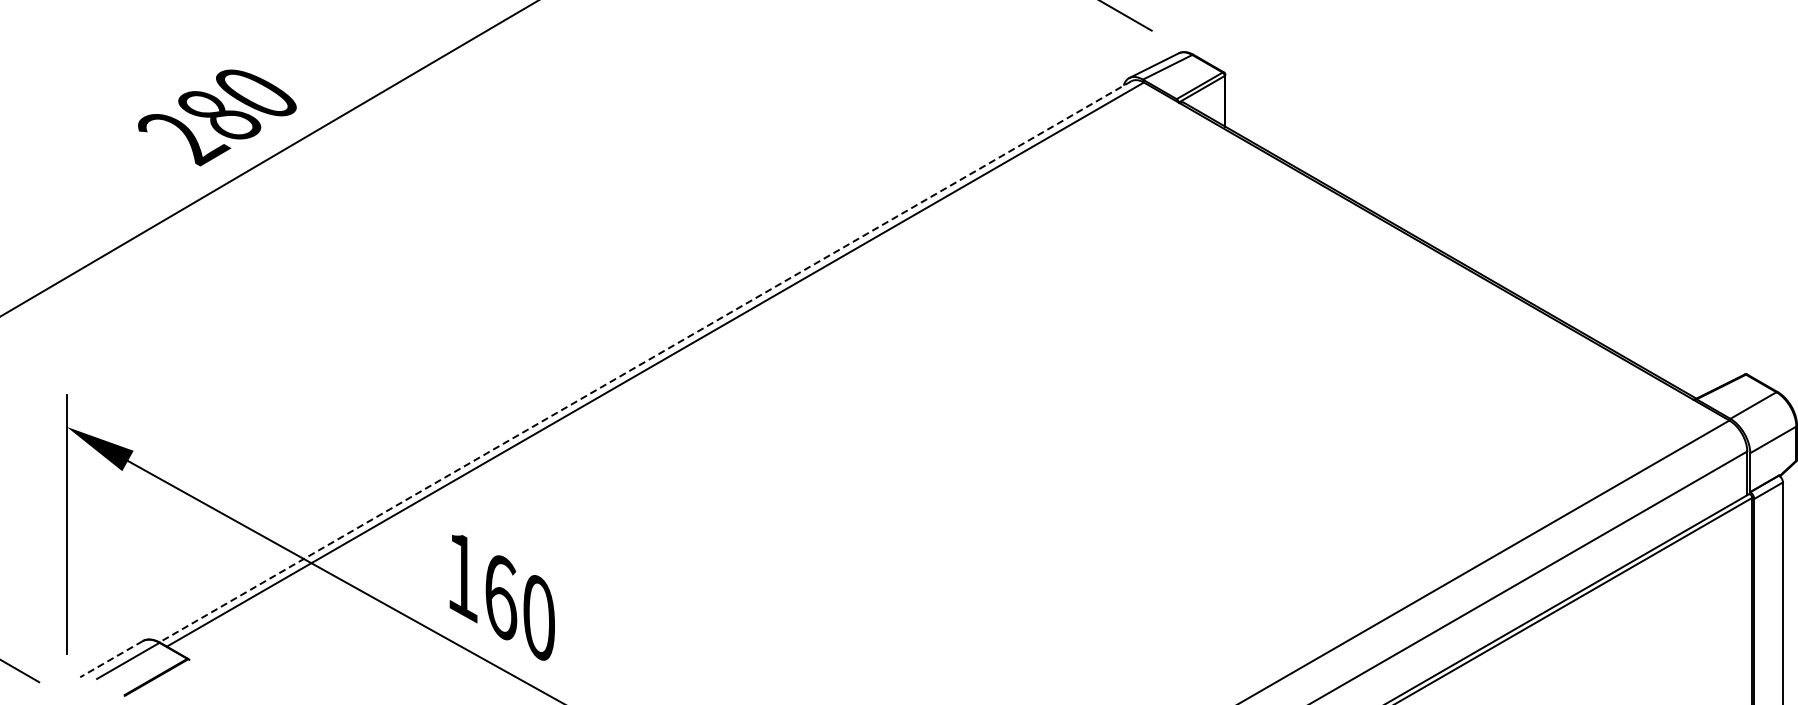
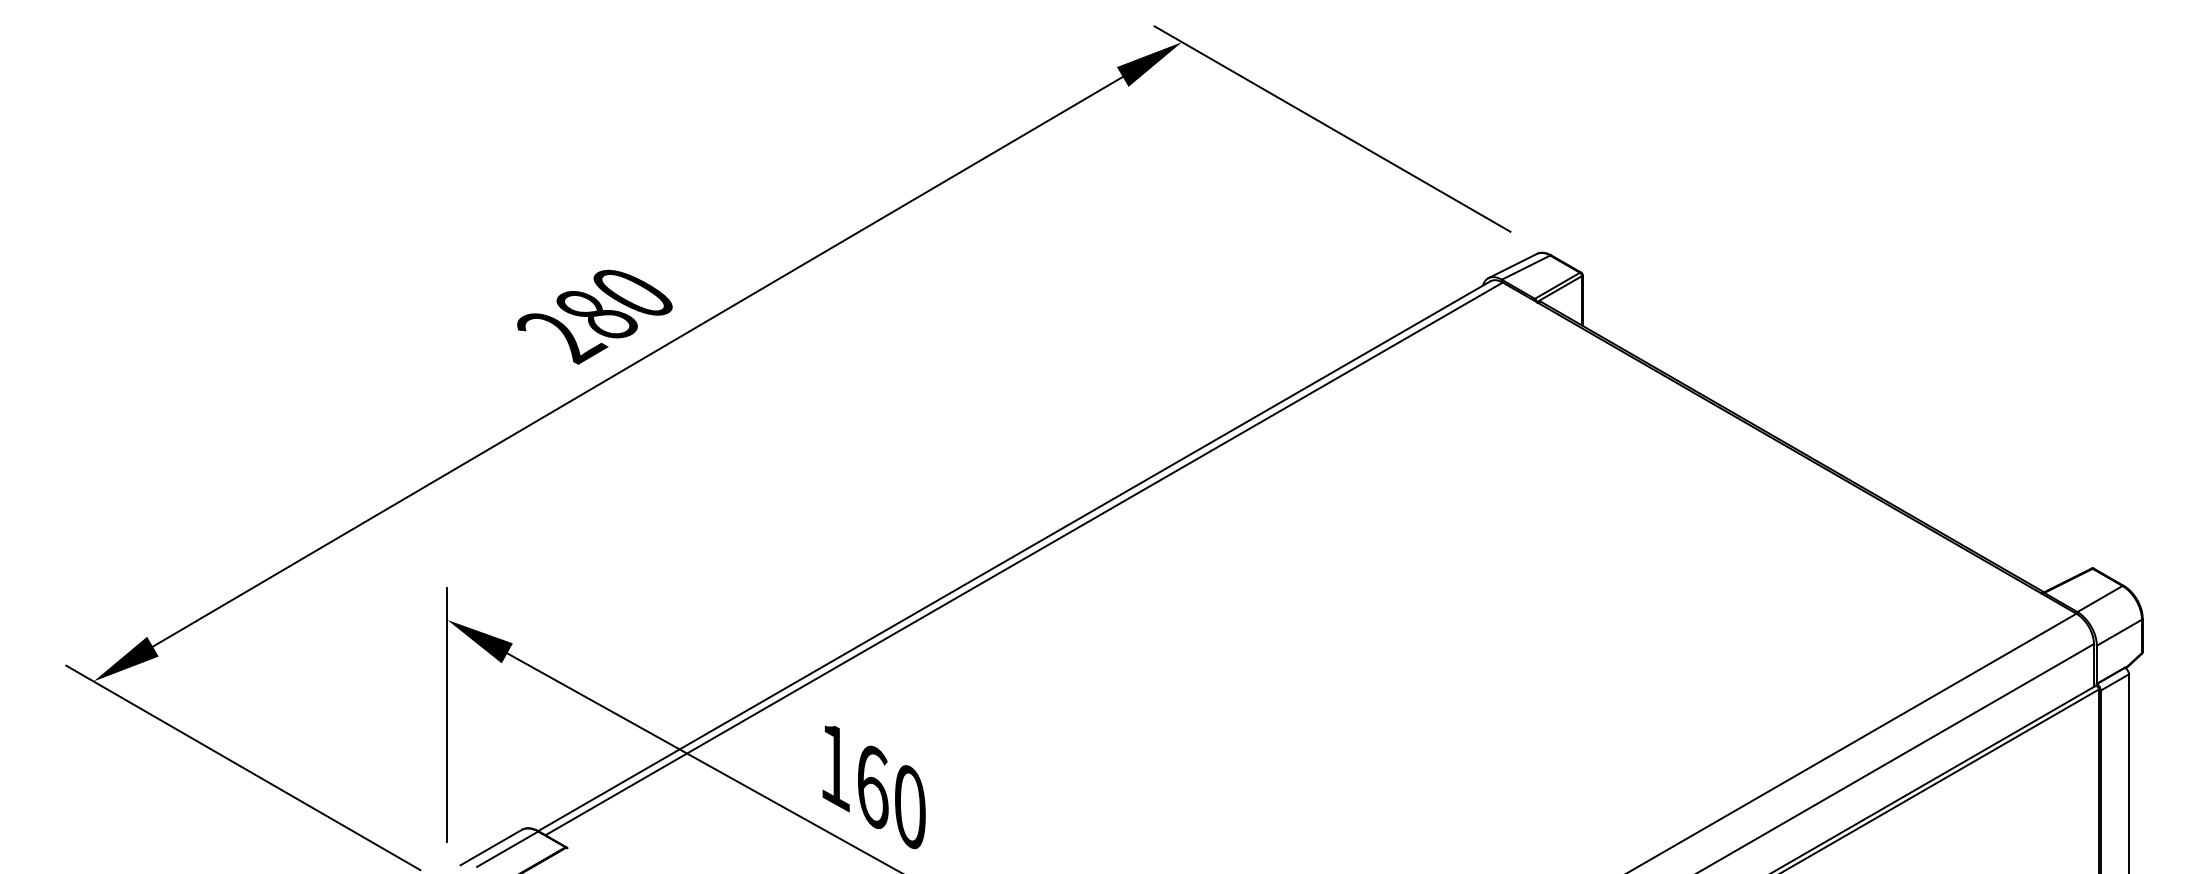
line: (645, 362) -> (1014, 556), dashed -> solid
line: (110, 659) -> (490, 847), dashed -> solid

